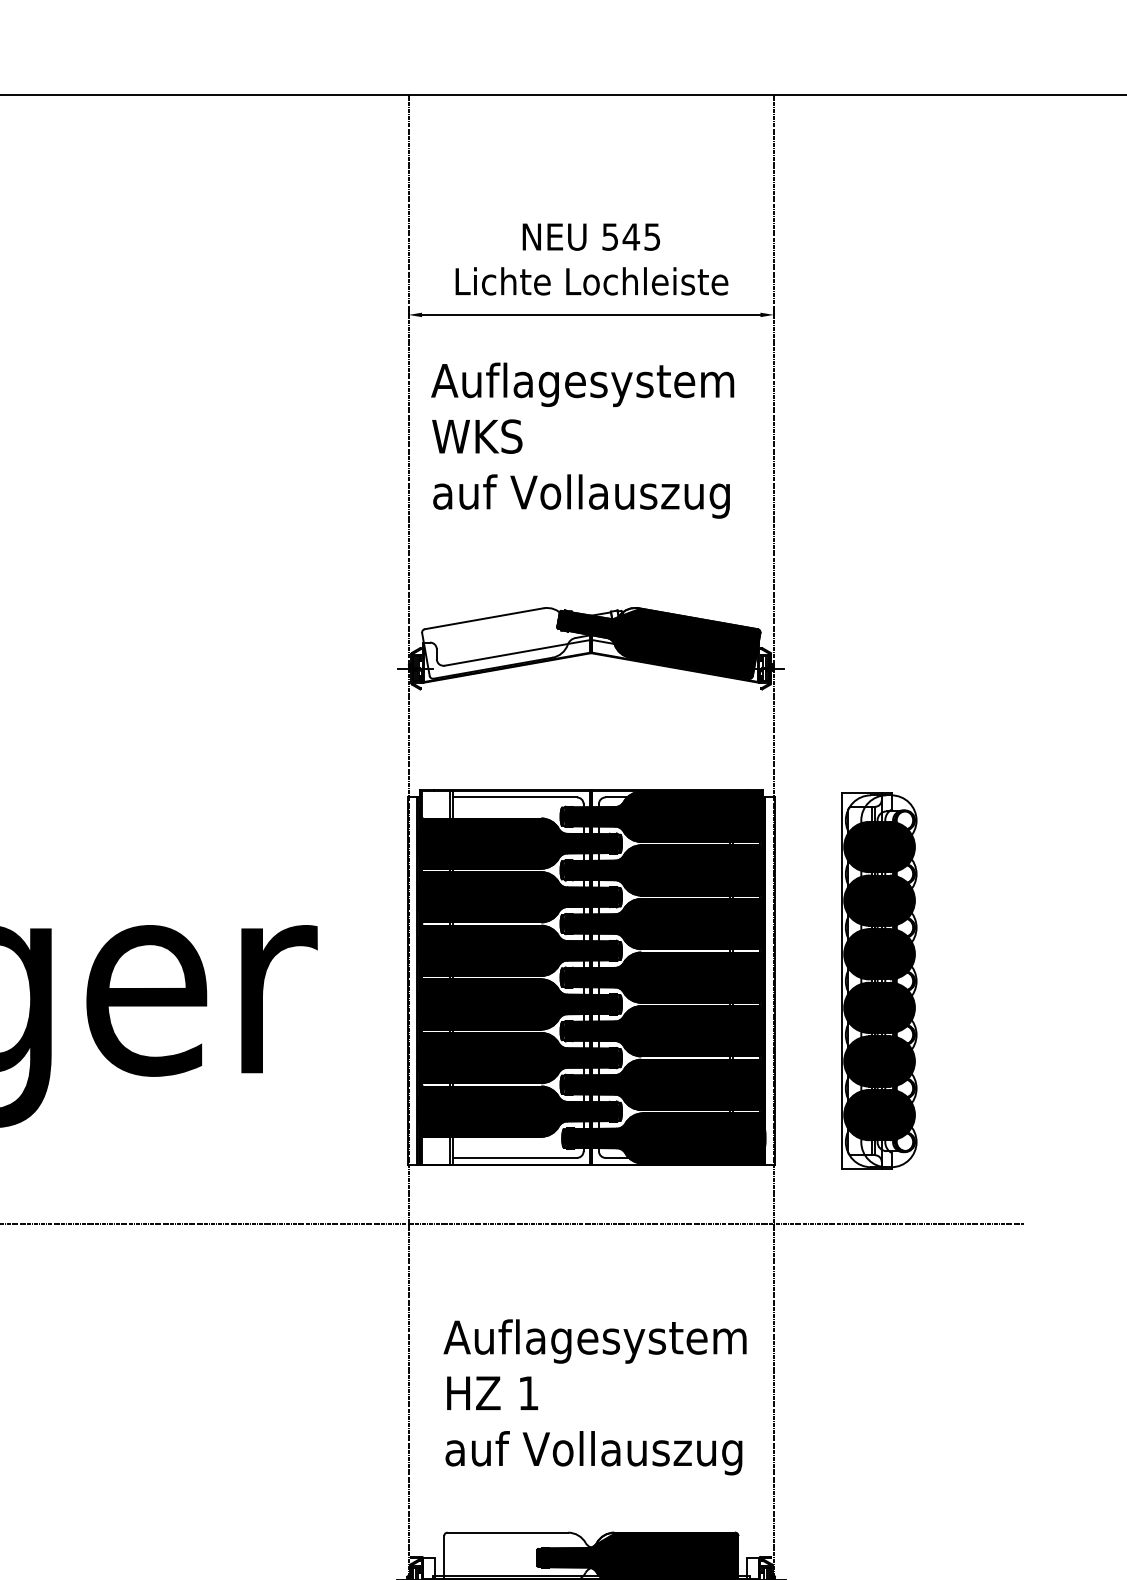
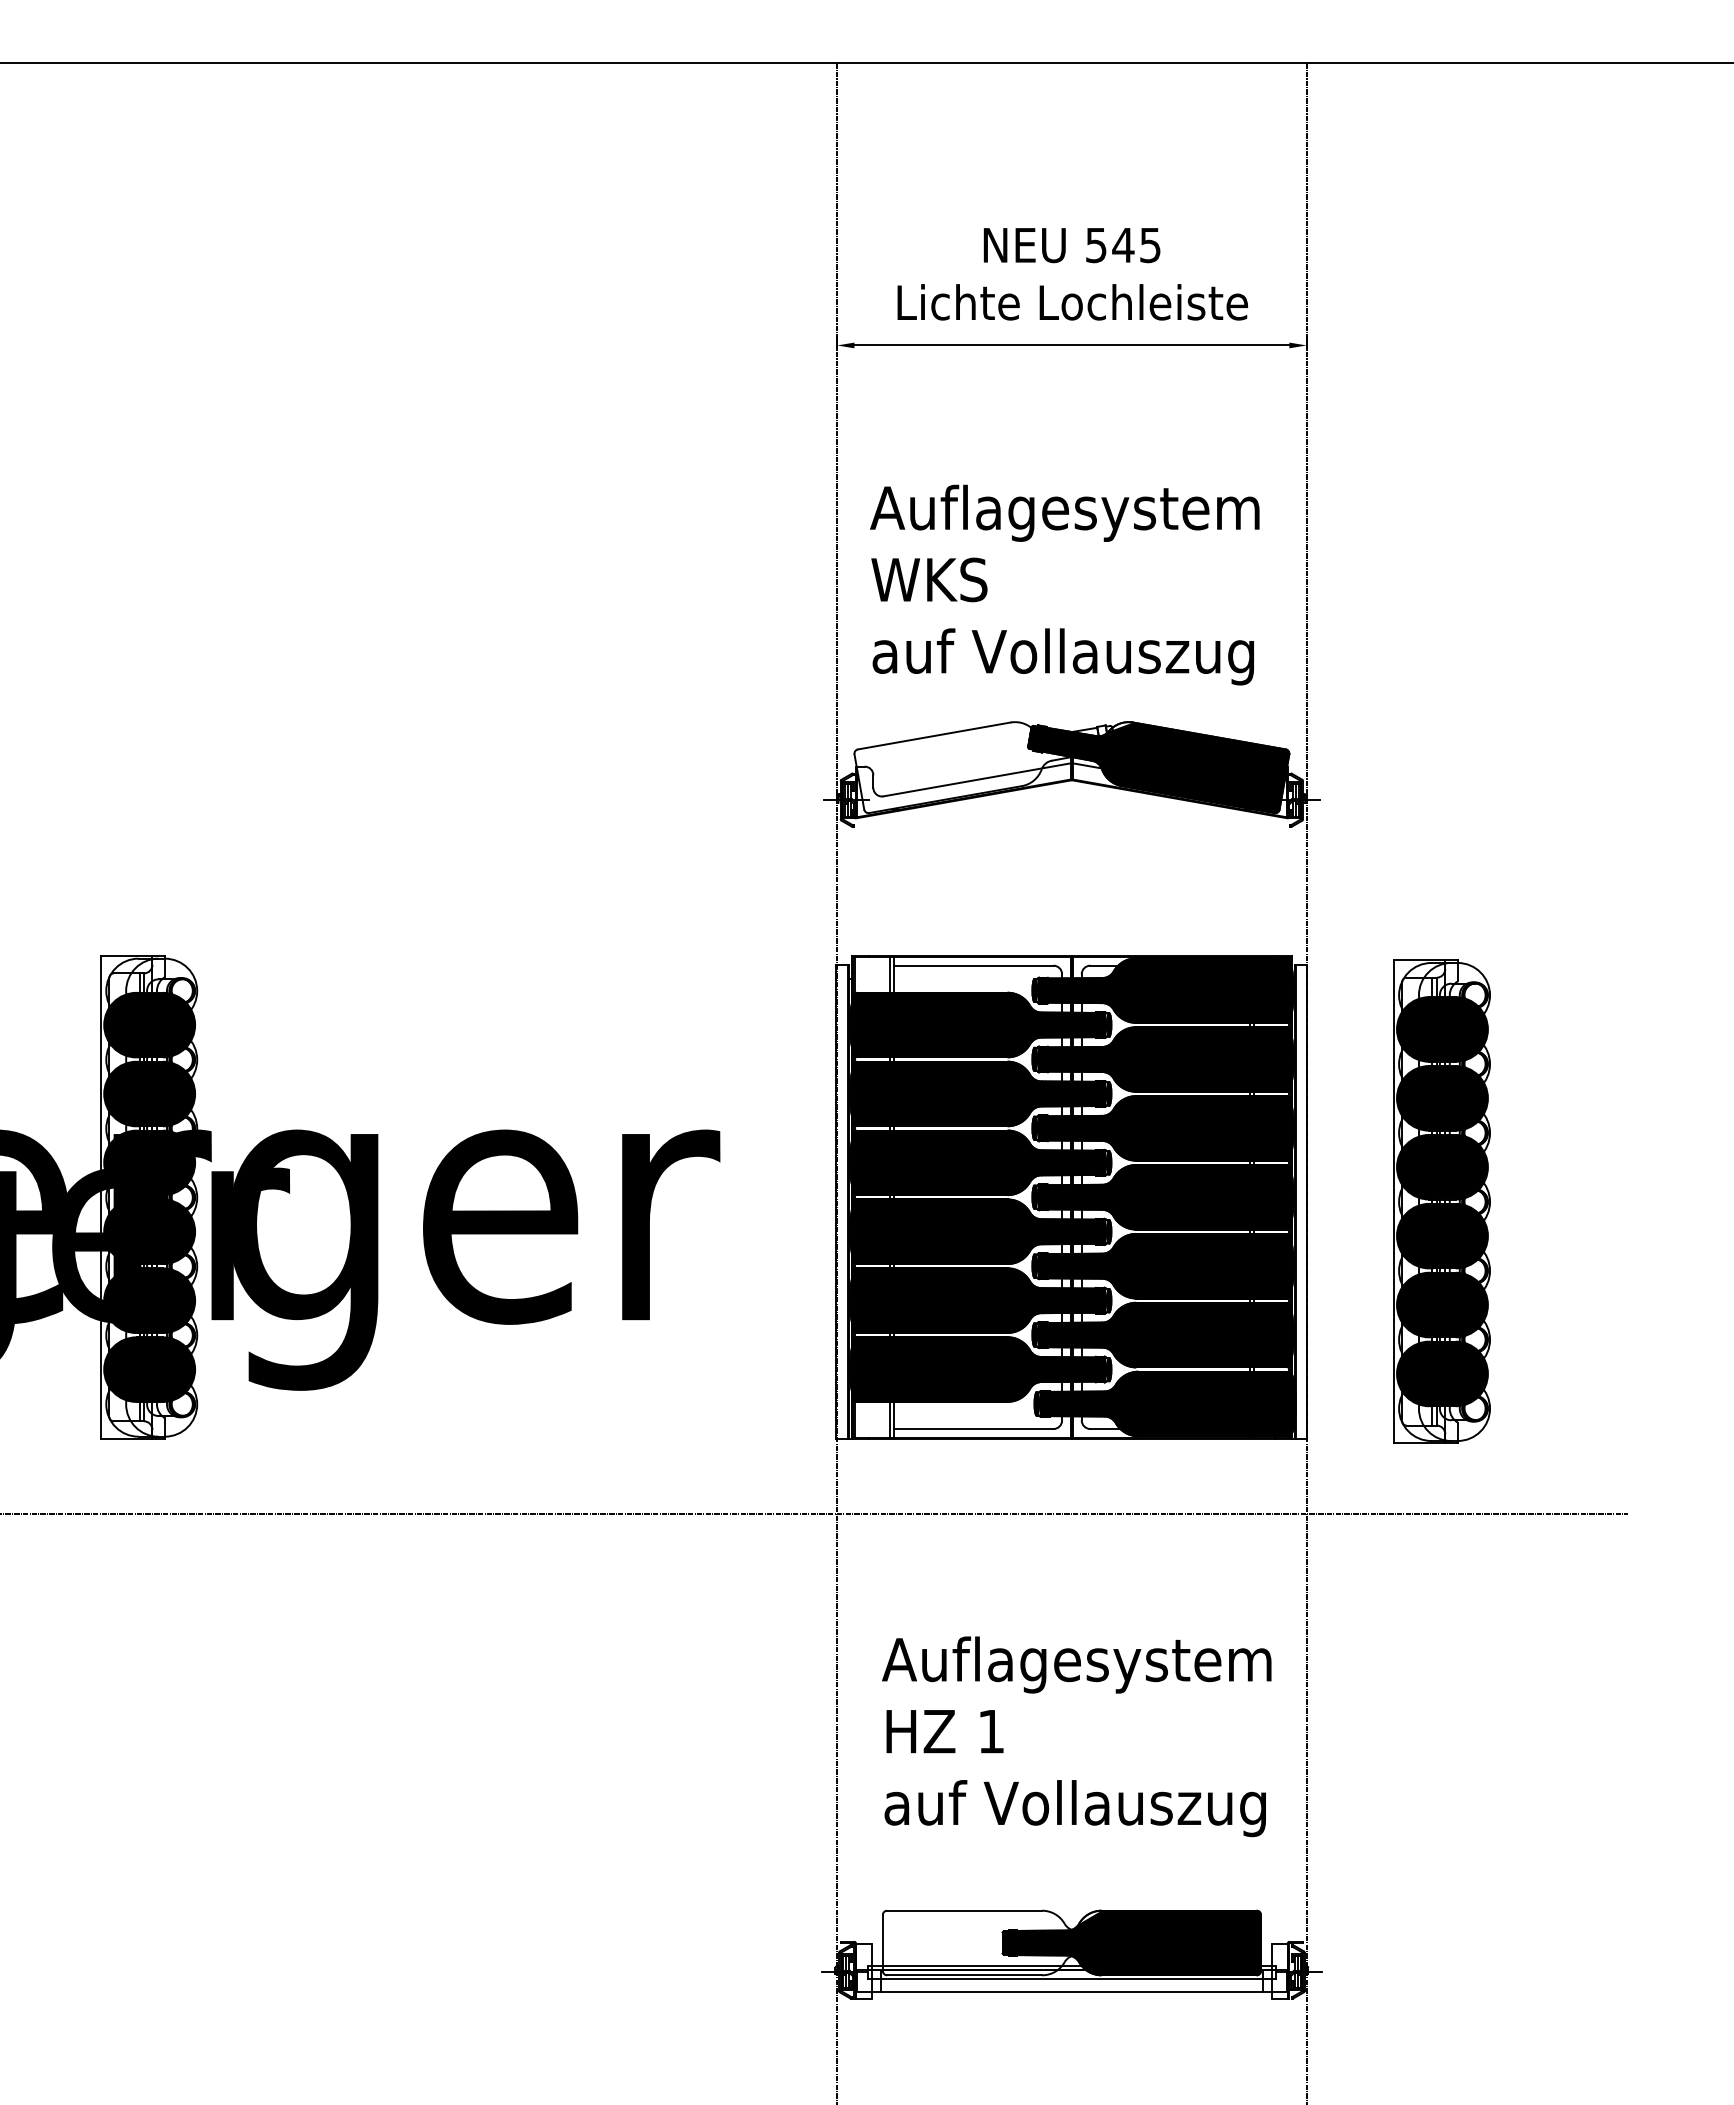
text: (582, 440) -> (1064, 584), moved

